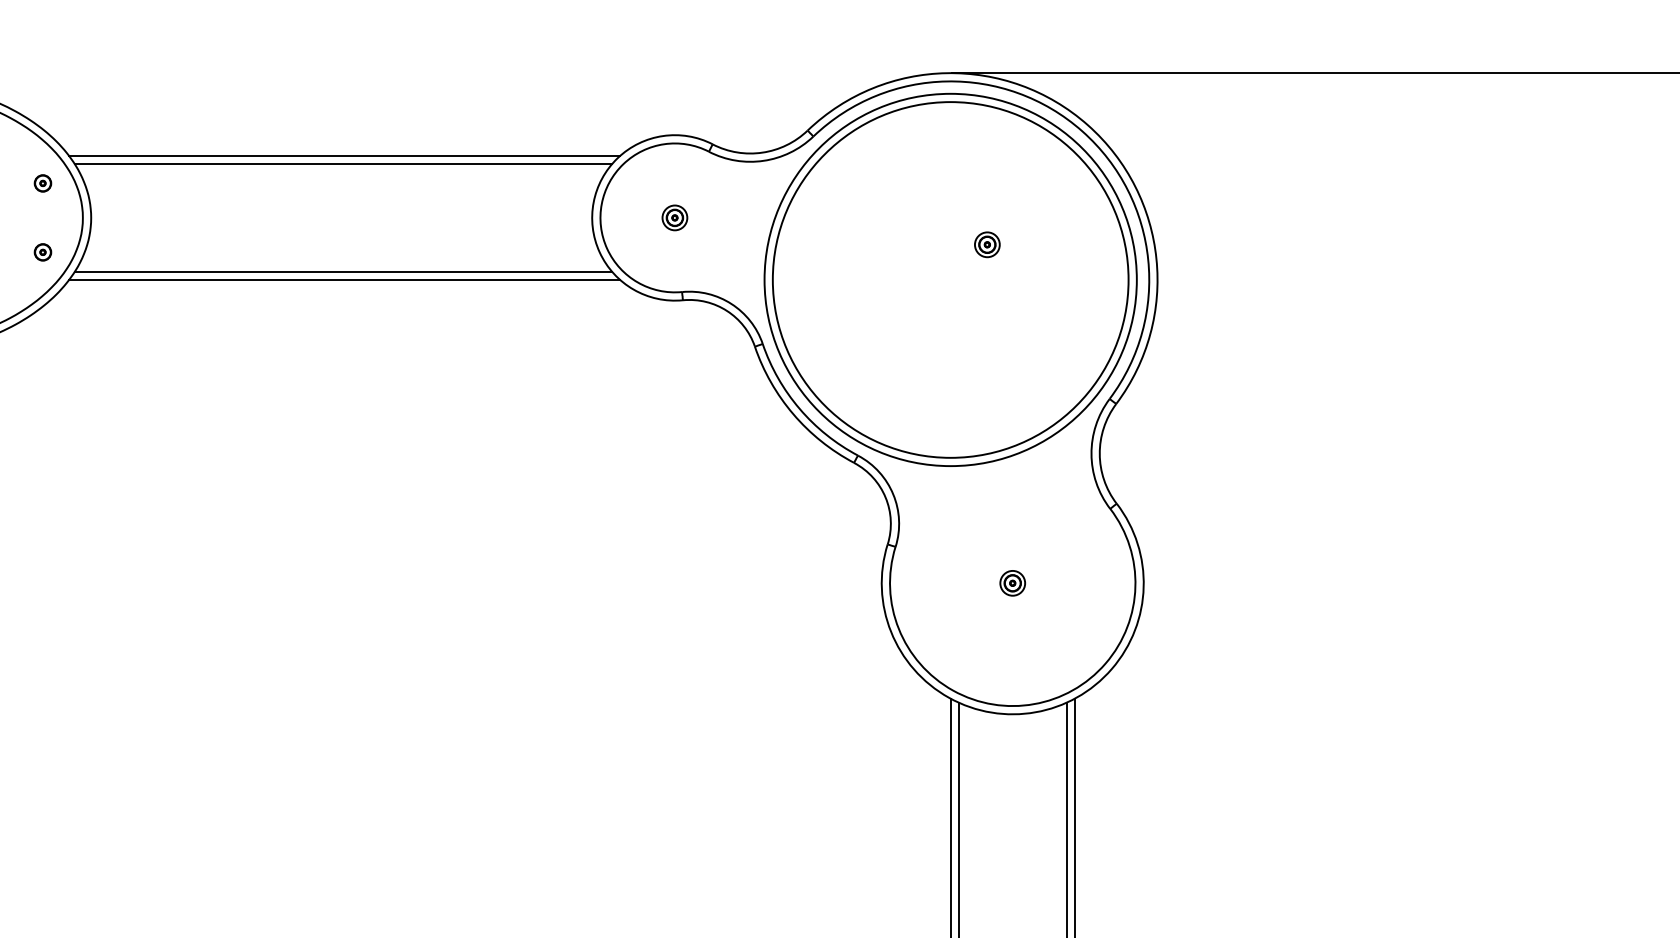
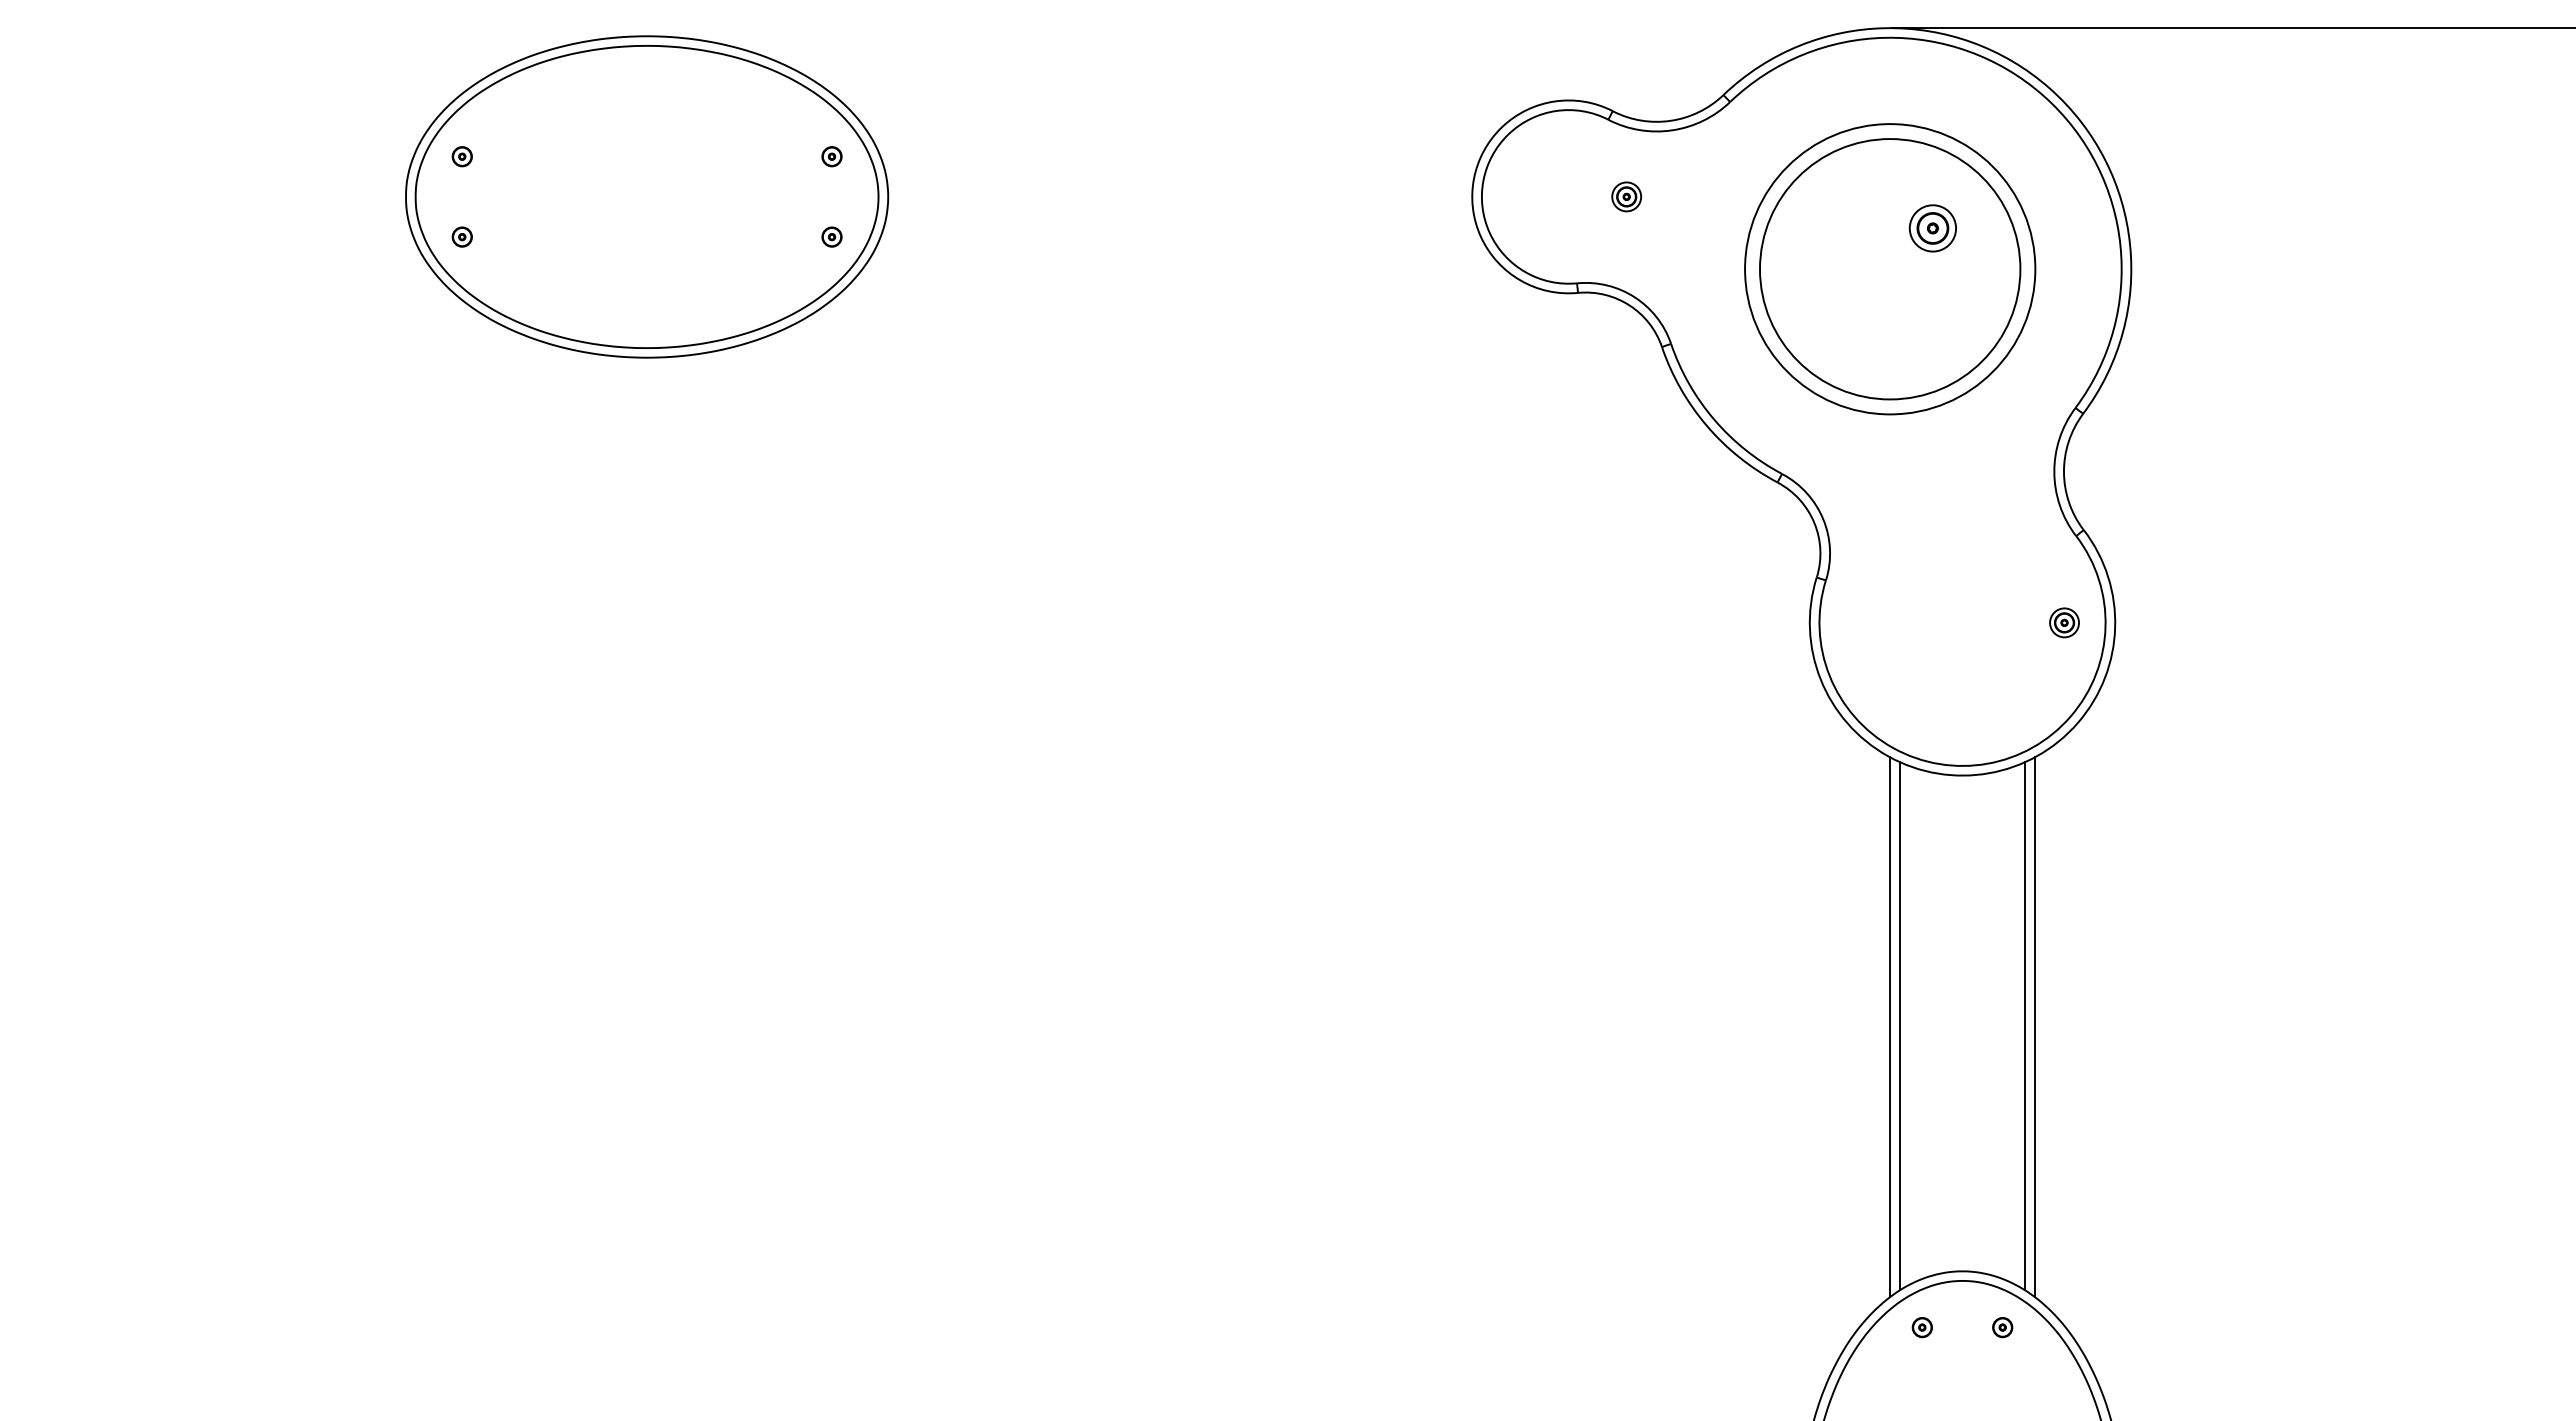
line: (344, 155) -> (1183, 124), removed
line: (342, 164) -> (1181, 134), removed
part: (674, 217) -> (1626, 196), moved
part: (986, 244) -> (1932, 227), size x1.6
line: (342, 271) -> (1181, 259), removed
circle: (950, 279) -> (1889, 268), size x0.7
line: (344, 280) -> (1183, 269), removed
circle: (950, 280) -> (1890, 269), size x0.6
part: (1012, 582) -> (2064, 622), moved

